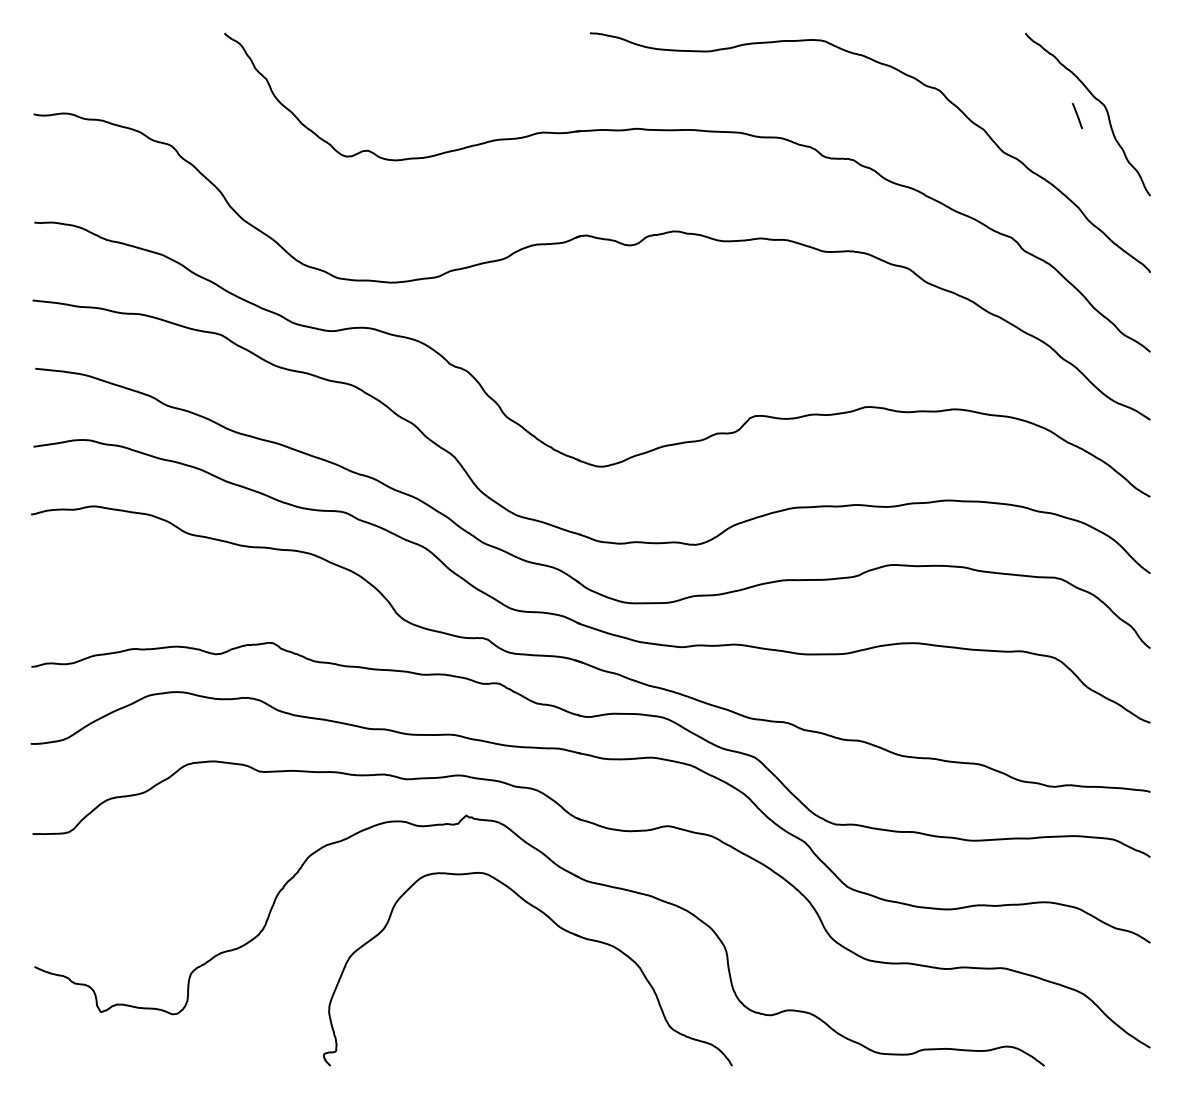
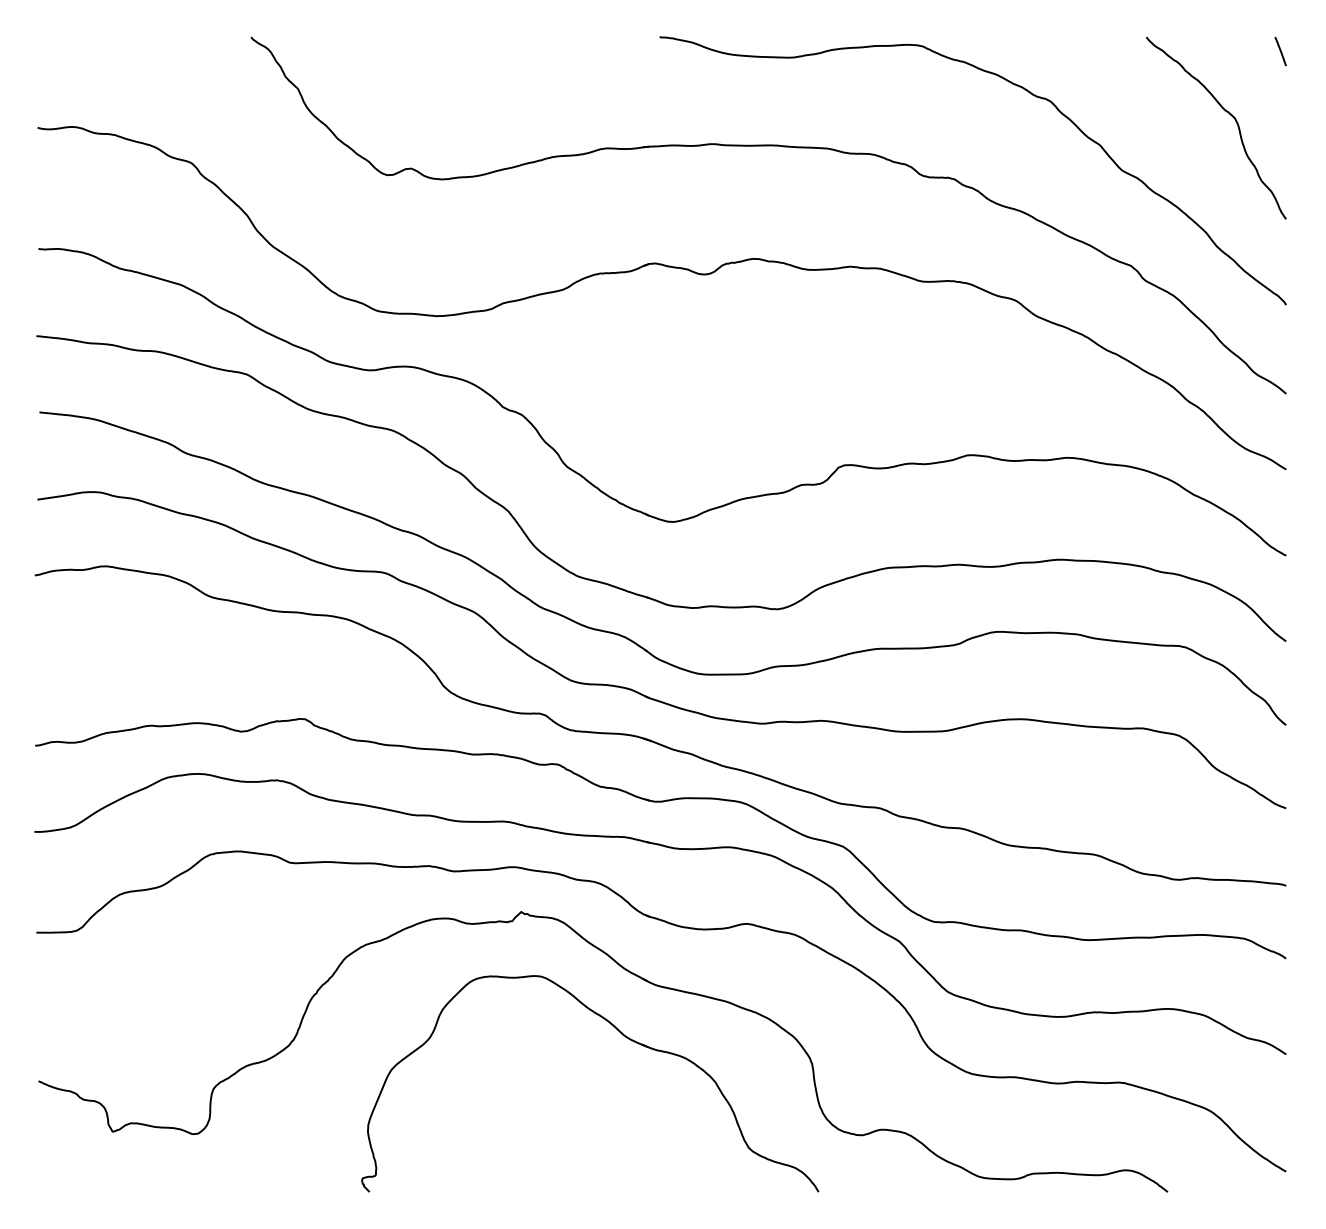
line: (1076, 116) -> (1279, 52), moved

